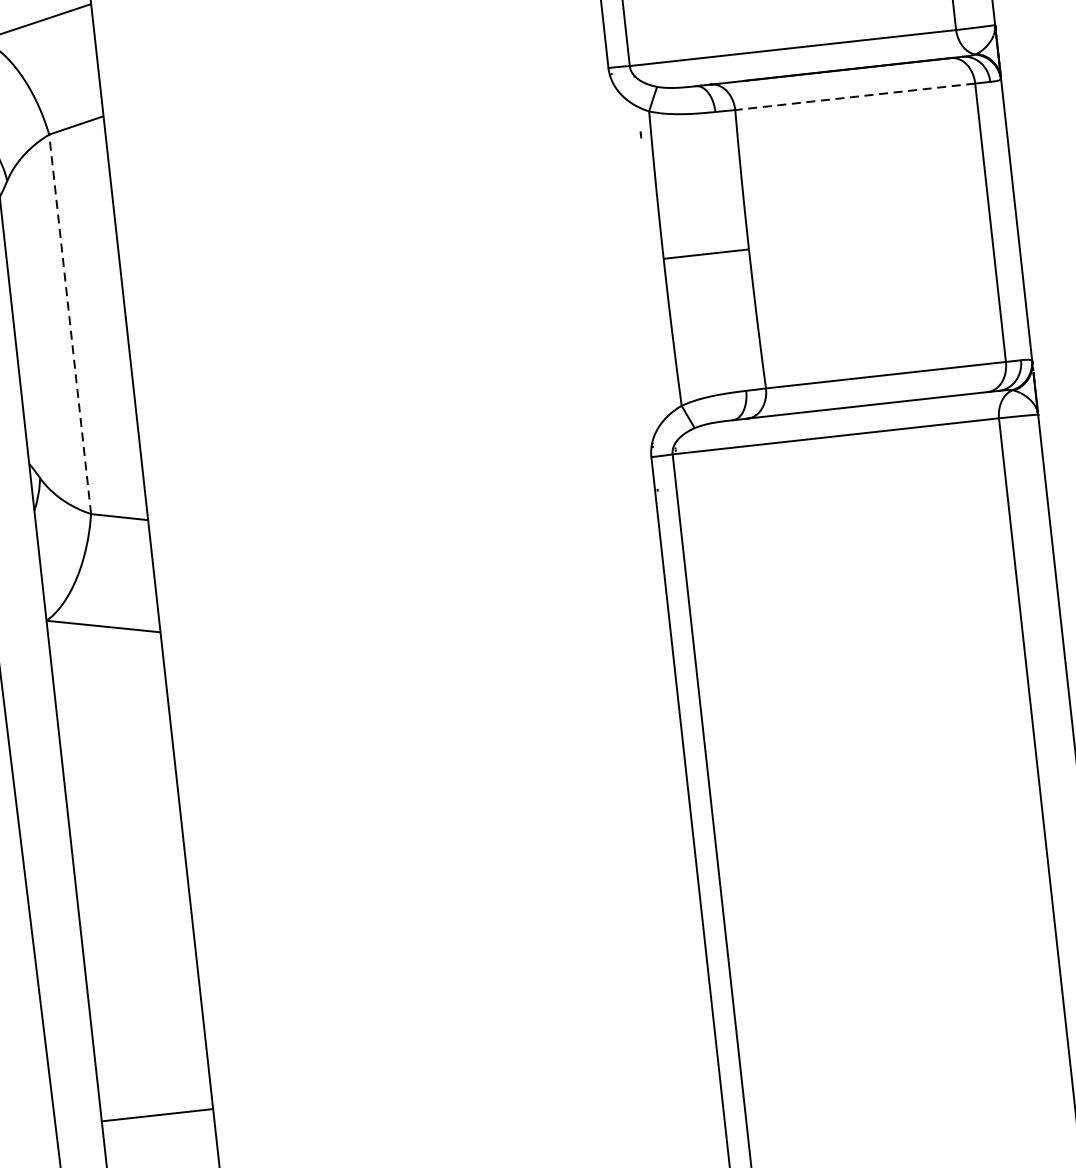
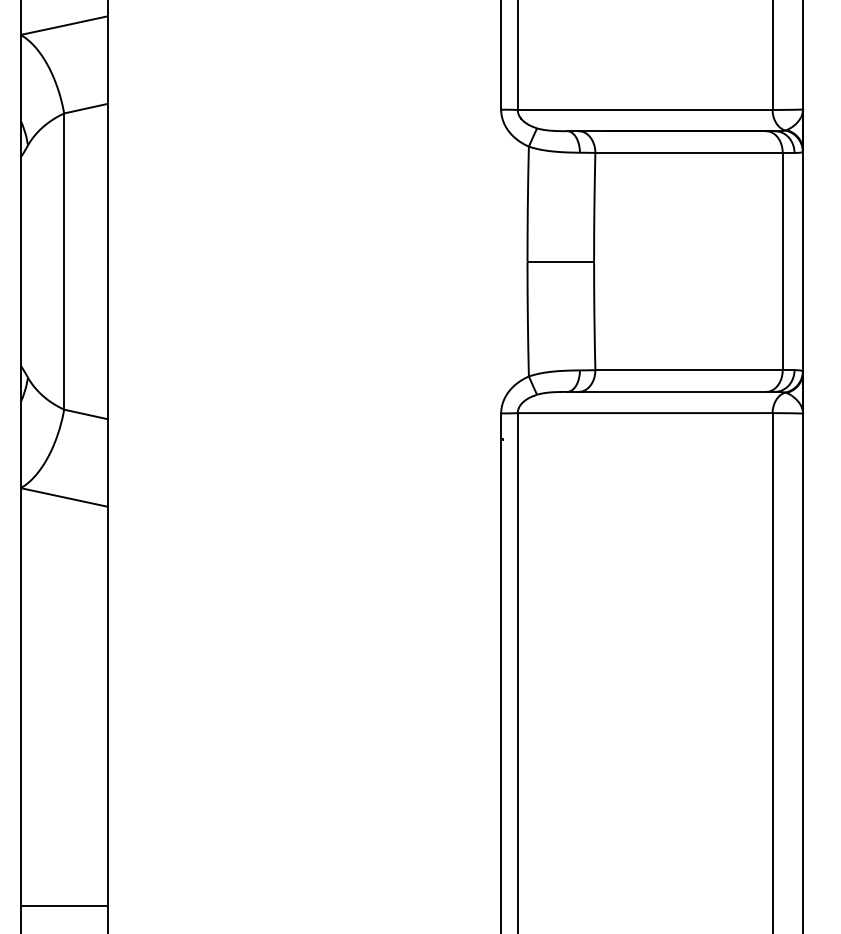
line: (855, 96) -> (689, 152), dashed -> solid
line: (70, 324) -> (64, 261), dashed -> solid
line: (156, 1114) -> (63, 905), moved

